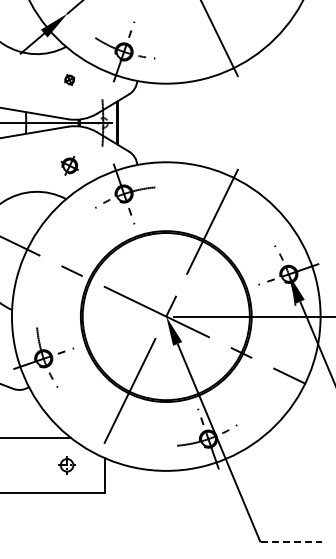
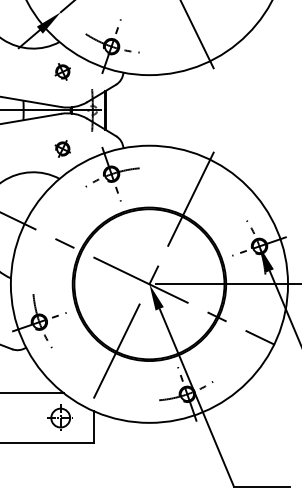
part: (69, 79) -> (62, 71), size x1.67
part: (66, 464) -> (59, 417), size x1.67
line: (291, 542) -> (261, 487), dashed -> solid

